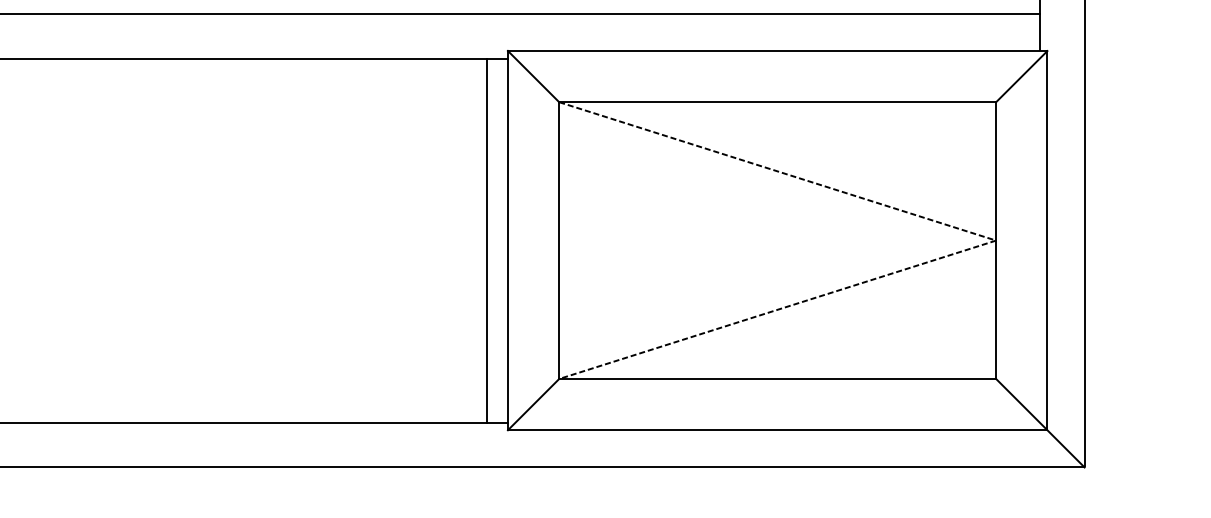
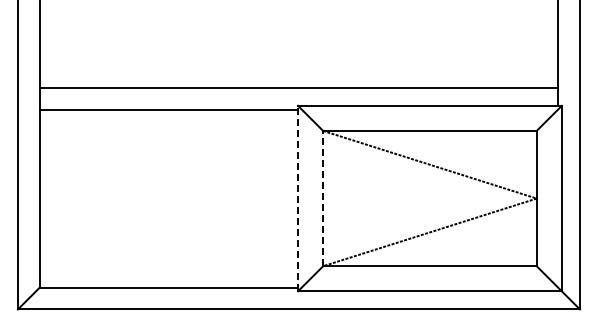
line: (488, 240) -> (288, 198), removed
line: (508, 240) -> (298, 198), solid -> dashed
line: (559, 240) -> (323, 198), solid -> dashed

